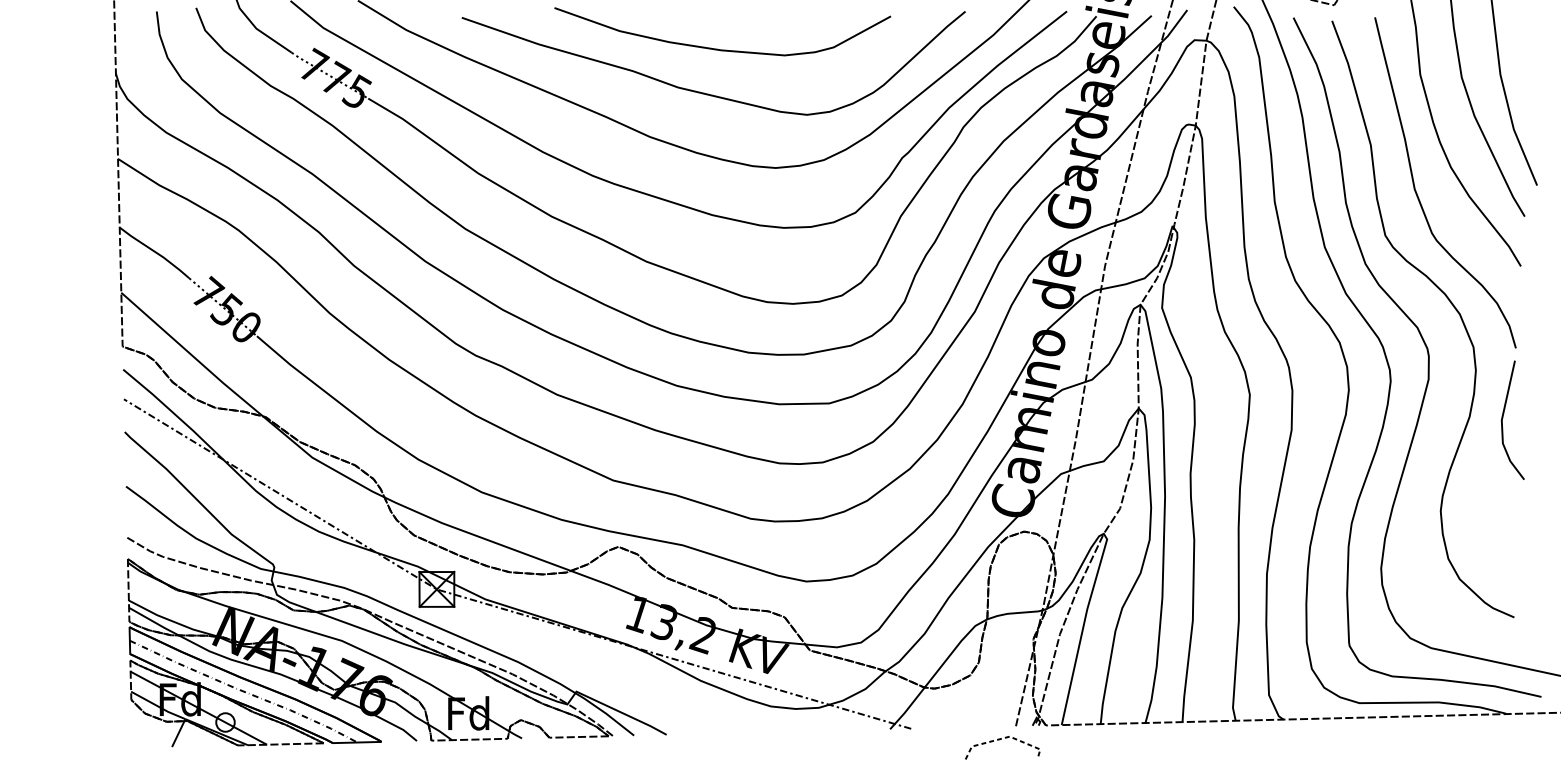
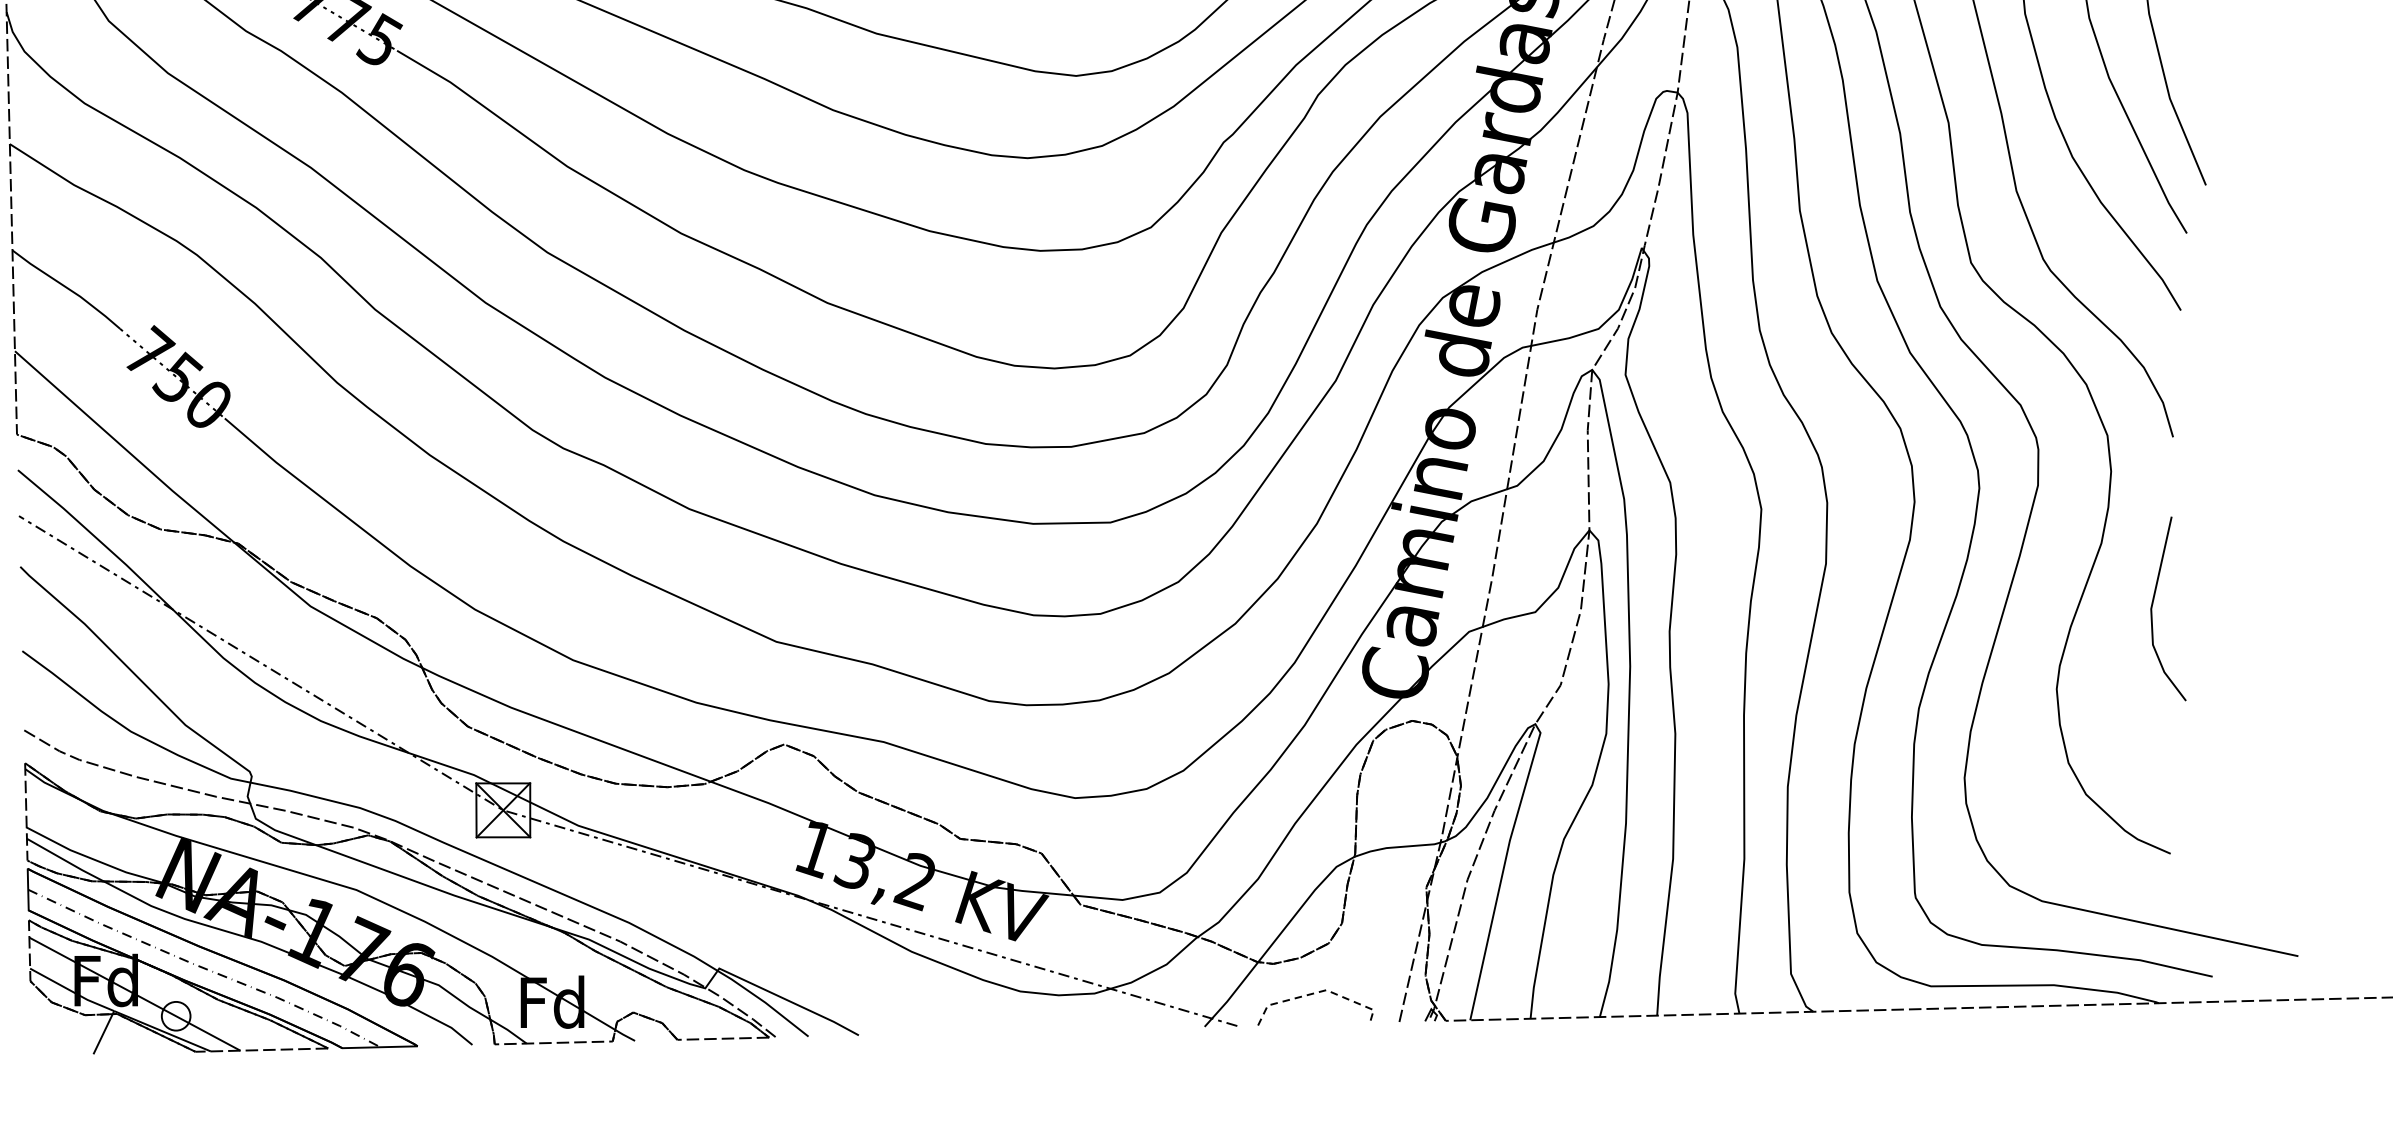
line: (1503, 418) -> (2153, 606), moved
line: (999, 740) -> (1310, 996), moved

